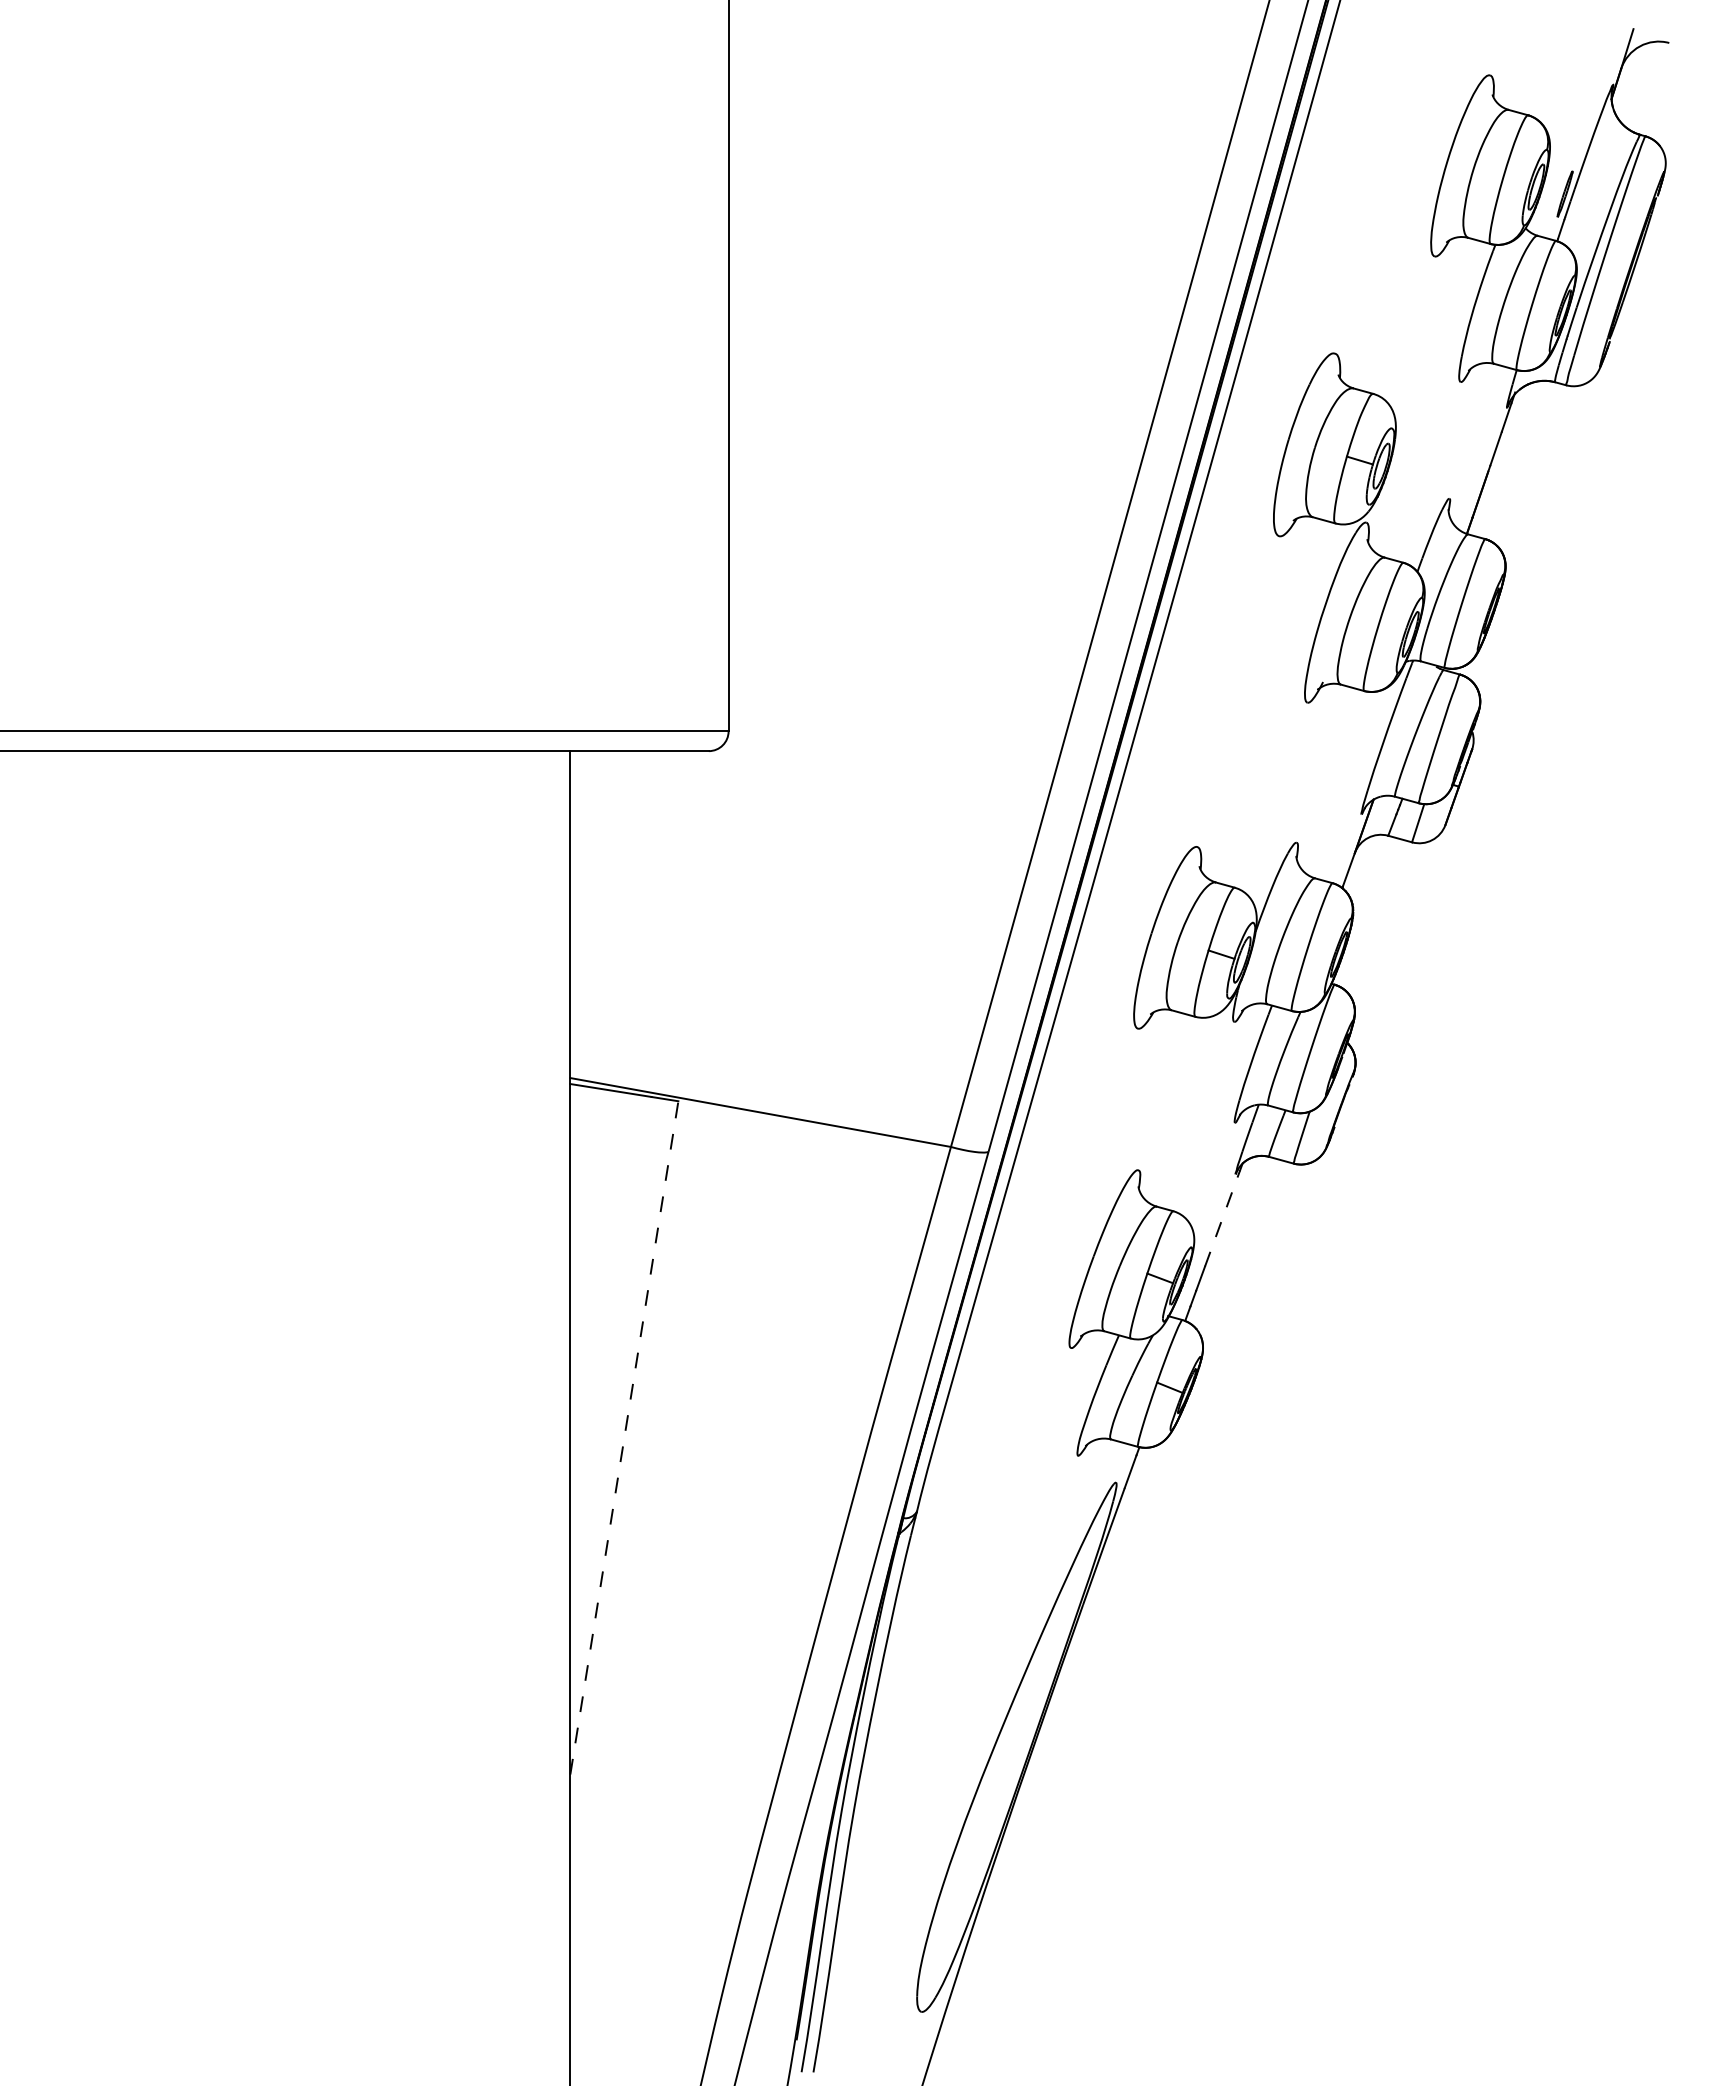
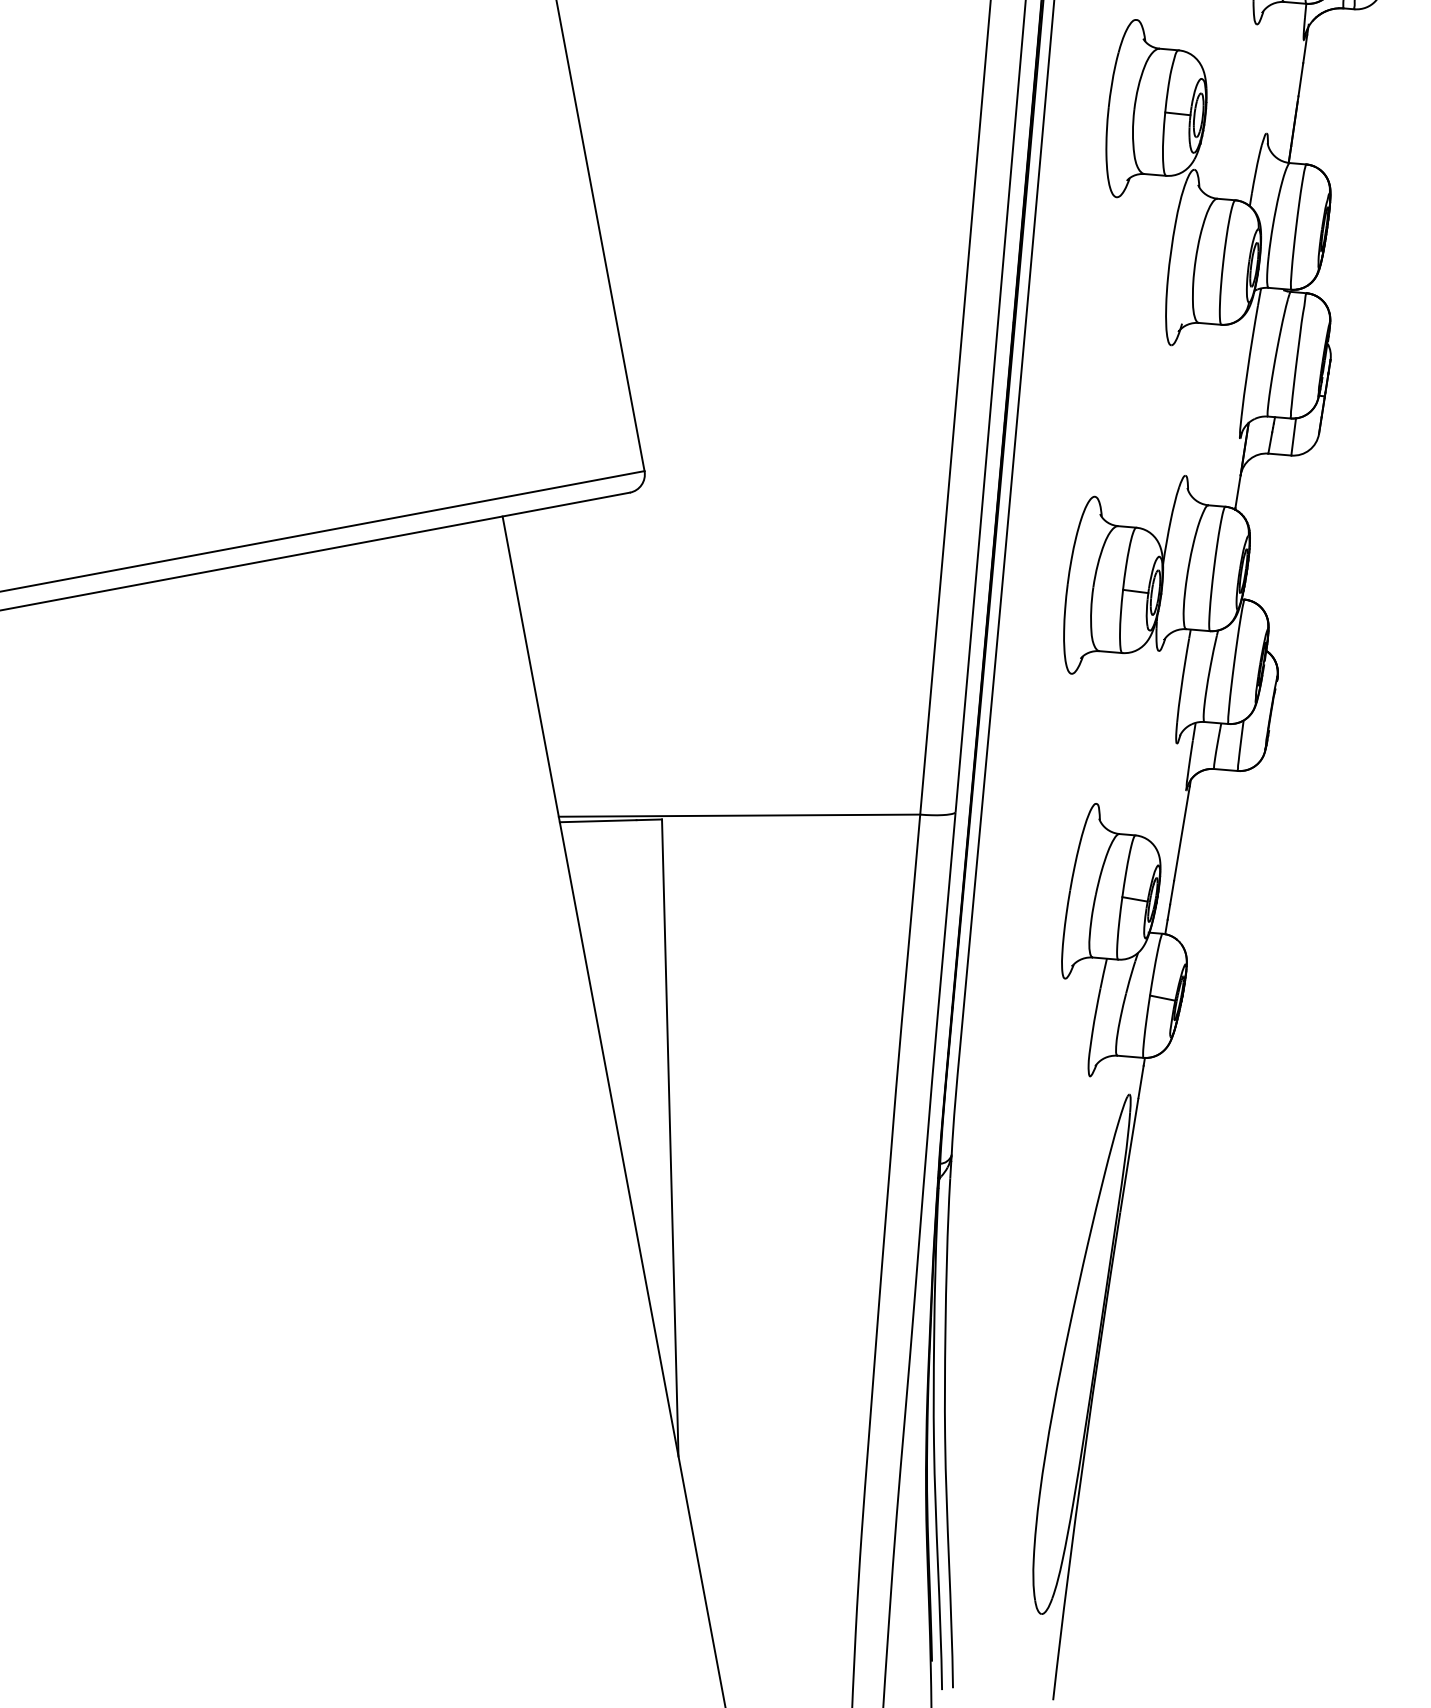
line: (1222, 1218) -> (1181, 833), dashed -> solid
line: (624, 1437) -> (670, 1137), dashed -> solid

